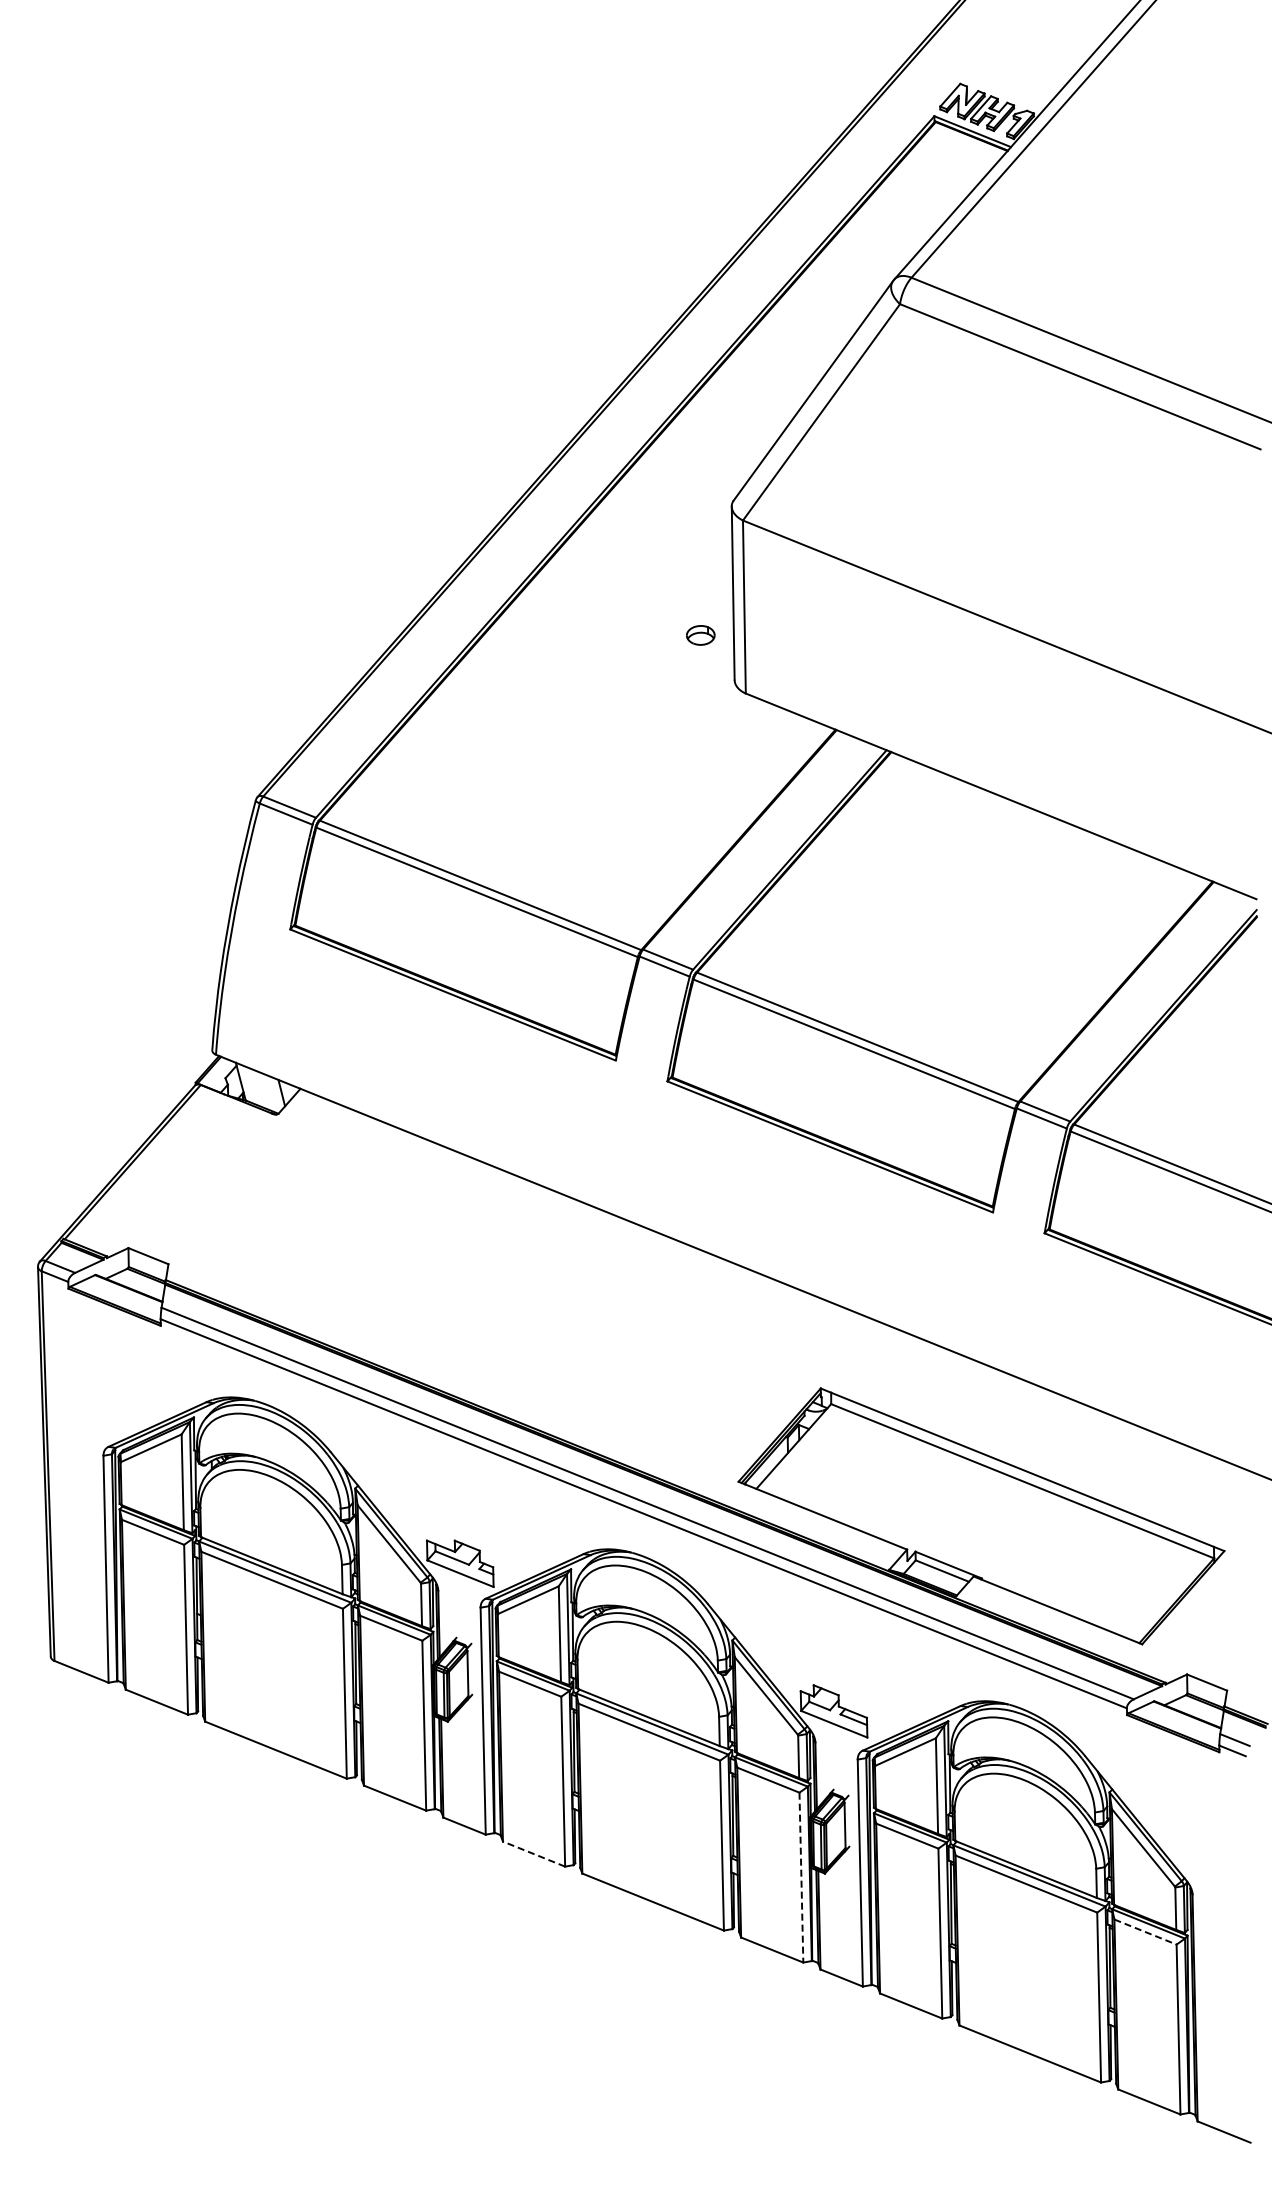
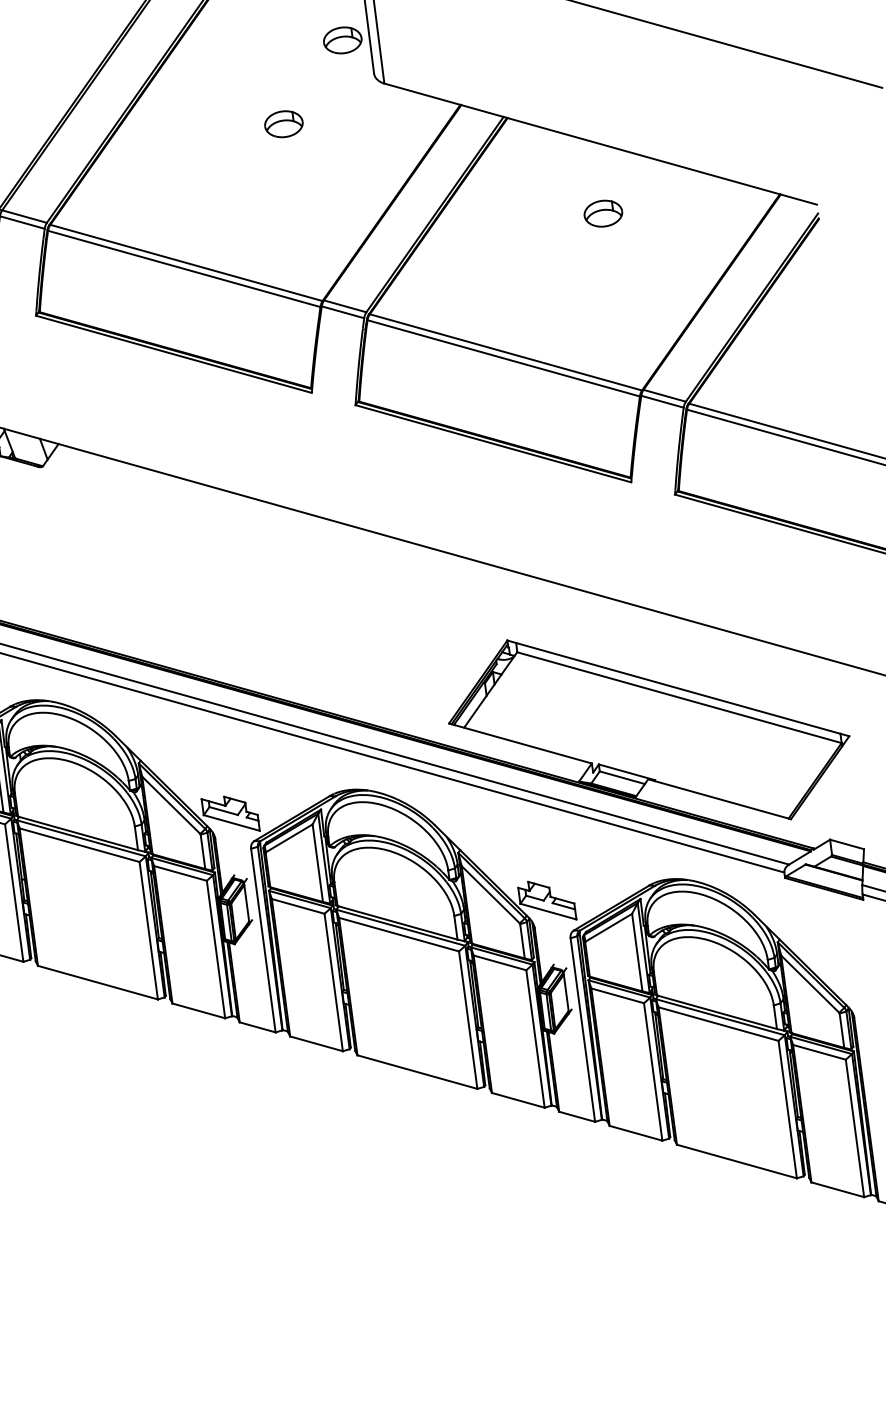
part: (700, 635) -> (342, 40), size x1.67
part: (617, 729) -> (283, 124), added
part: (995, 881) -> (603, 213), added
line: (534, 1854) -> (316, 1044), dashed -> solid
line: (801, 1877) -> (535, 1038), dashed -> solid
line: (1145, 1932) -> (819, 1052), dashed -> solid

